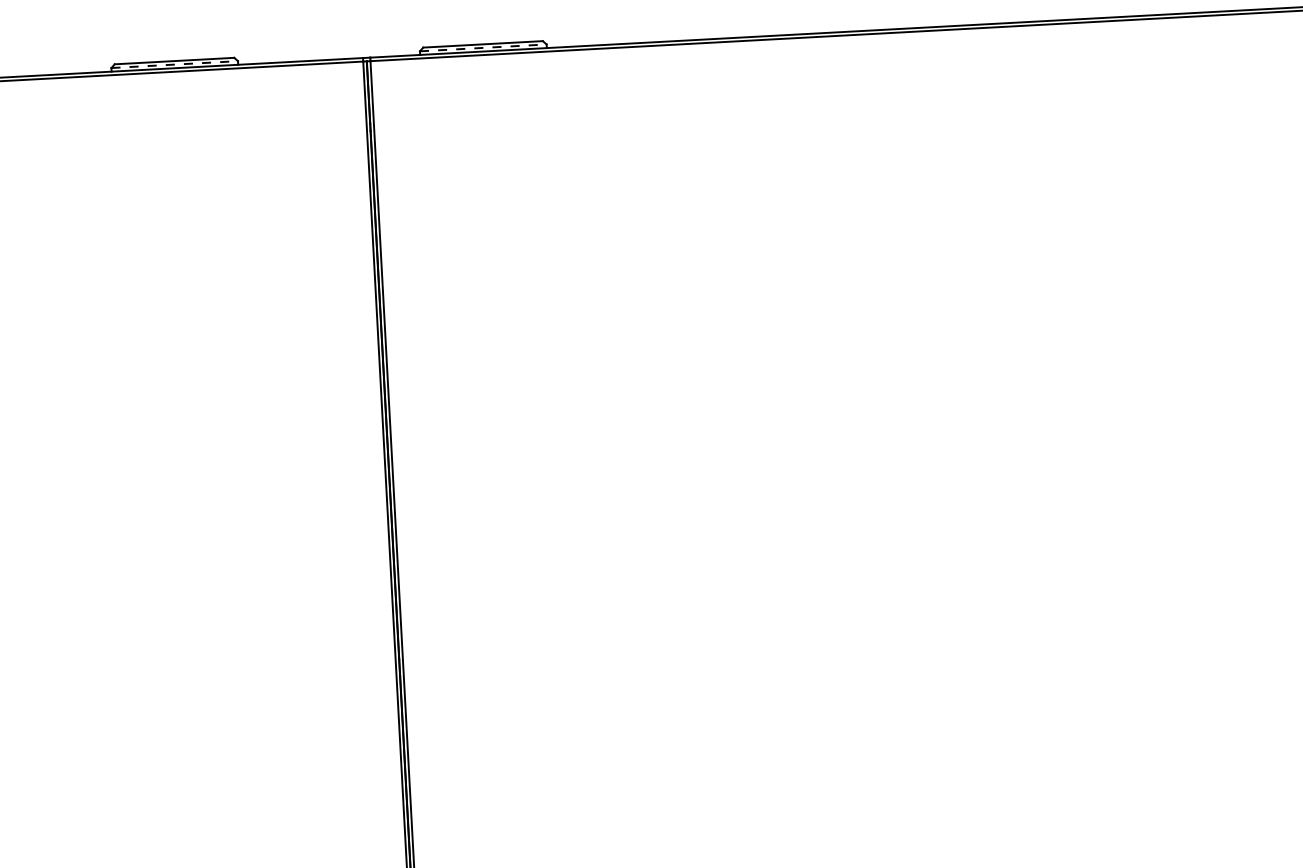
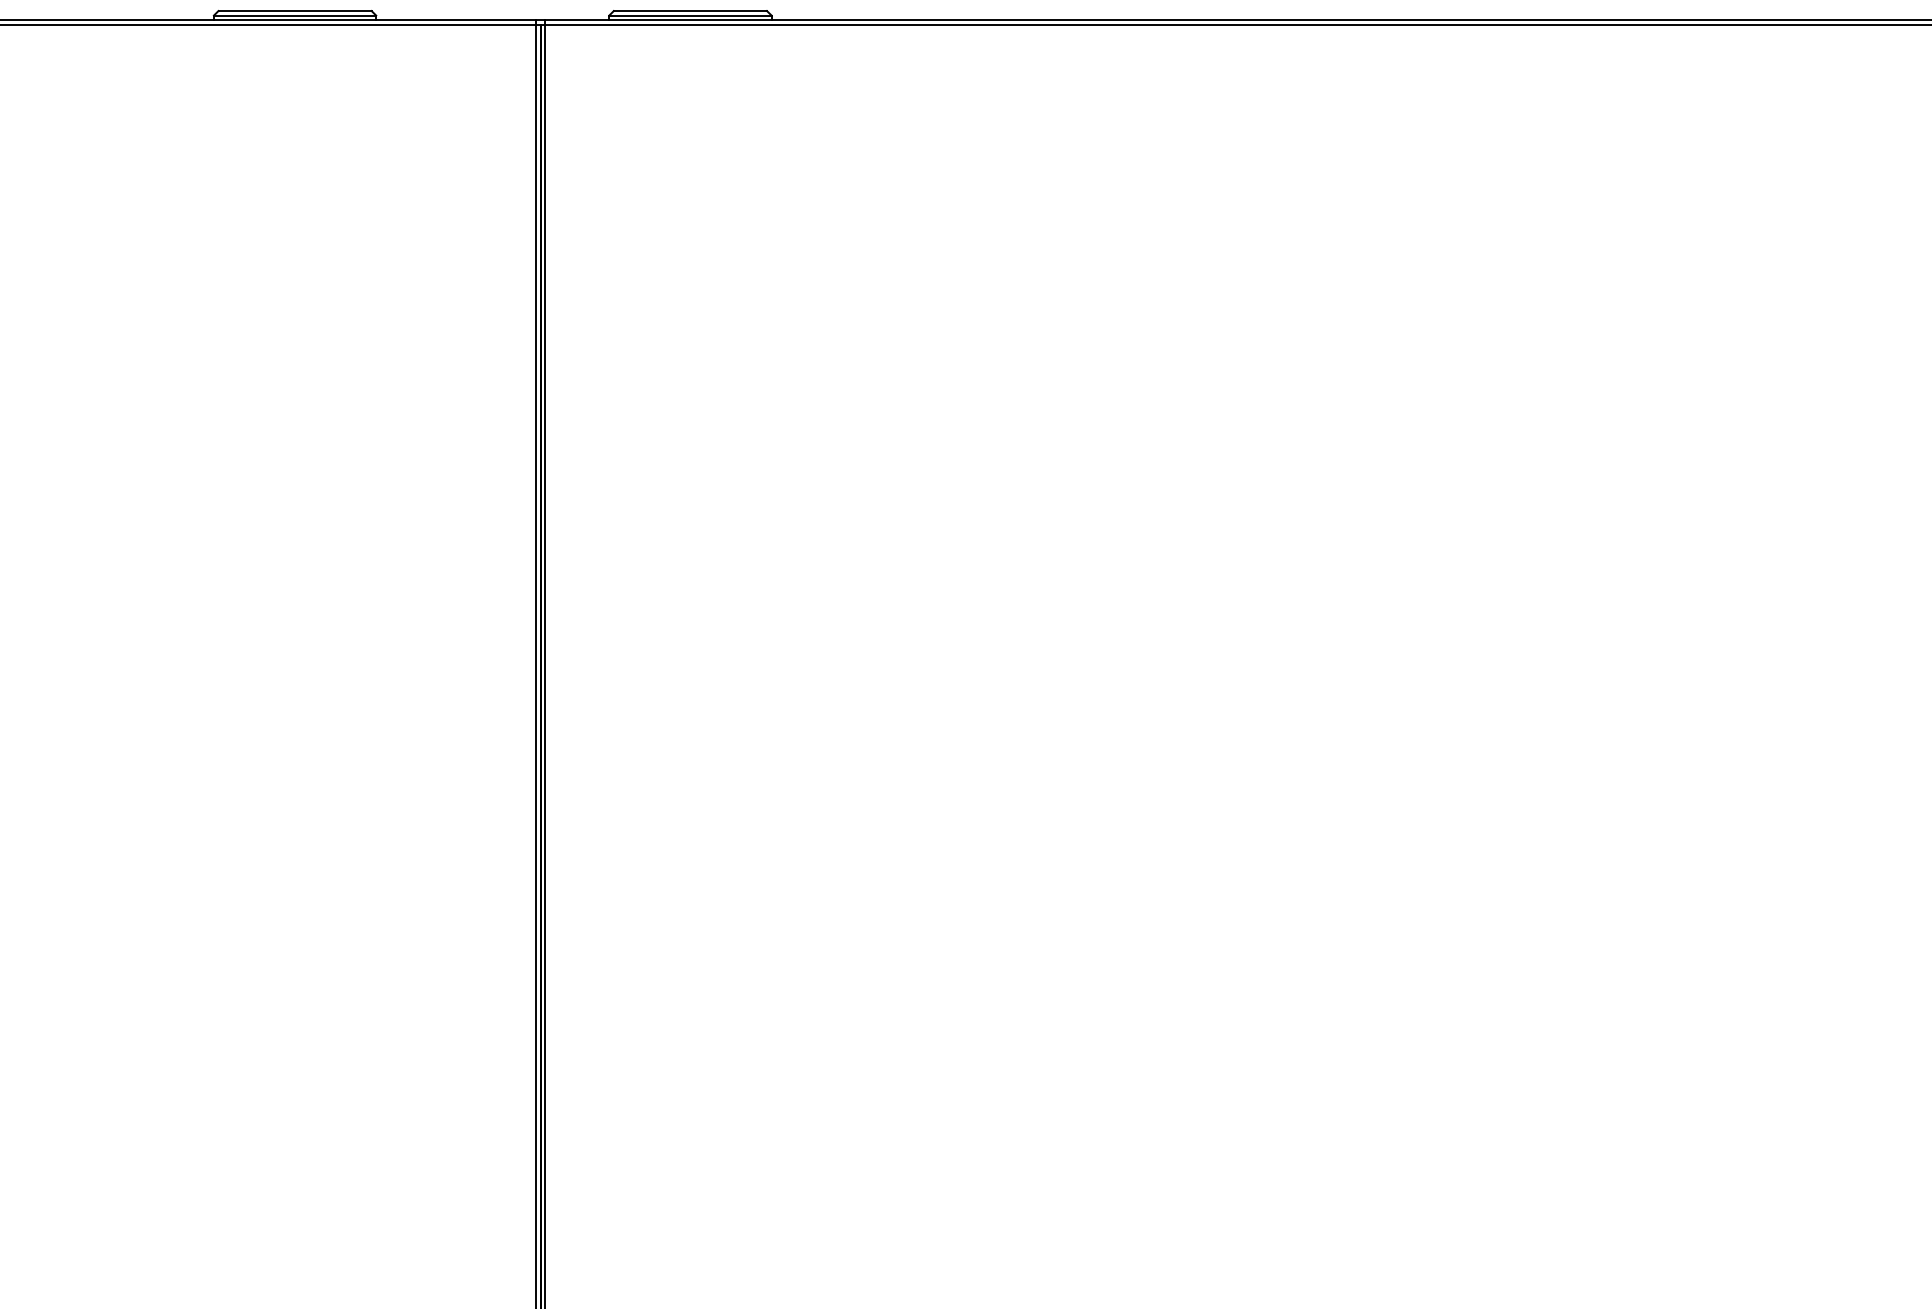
line: (483, 47) -> (690, 15), dashed -> solid
line: (175, 64) -> (295, 15), dashed -> solid

